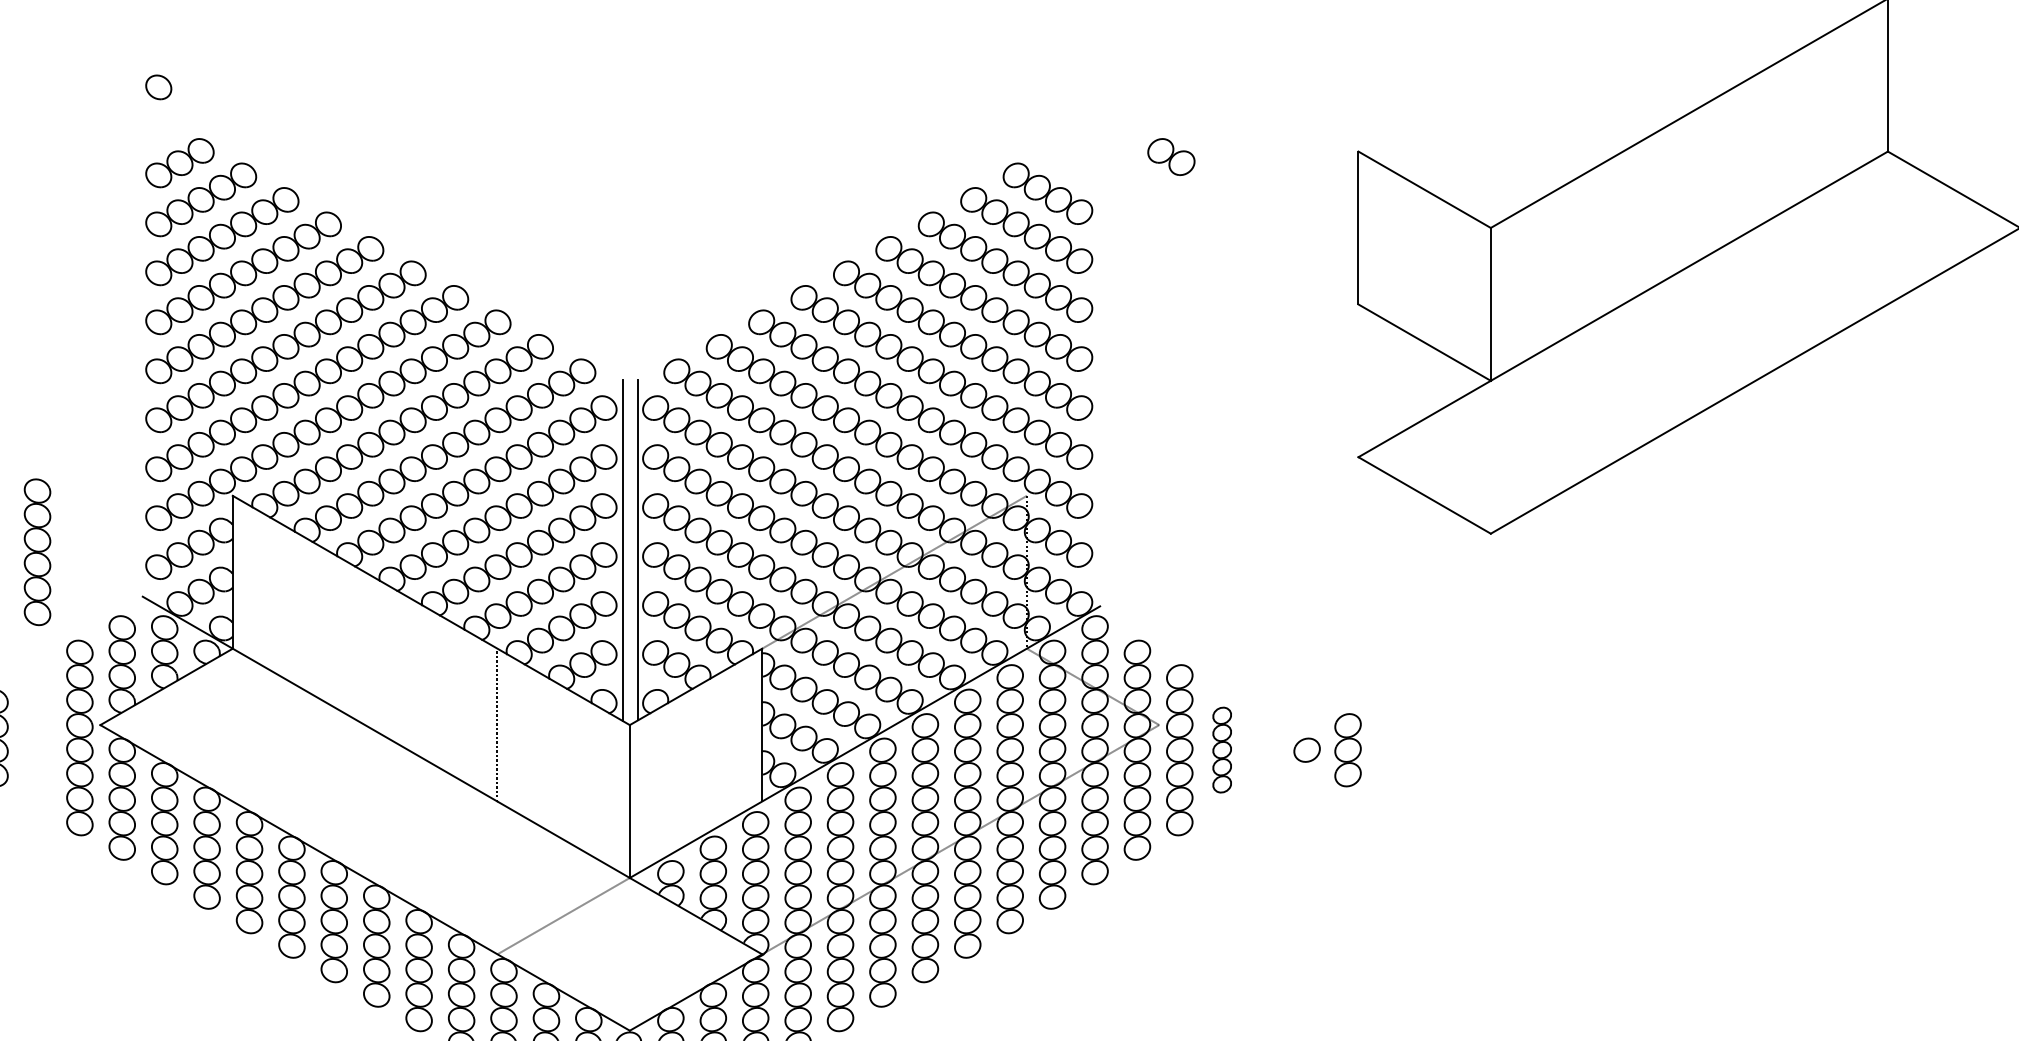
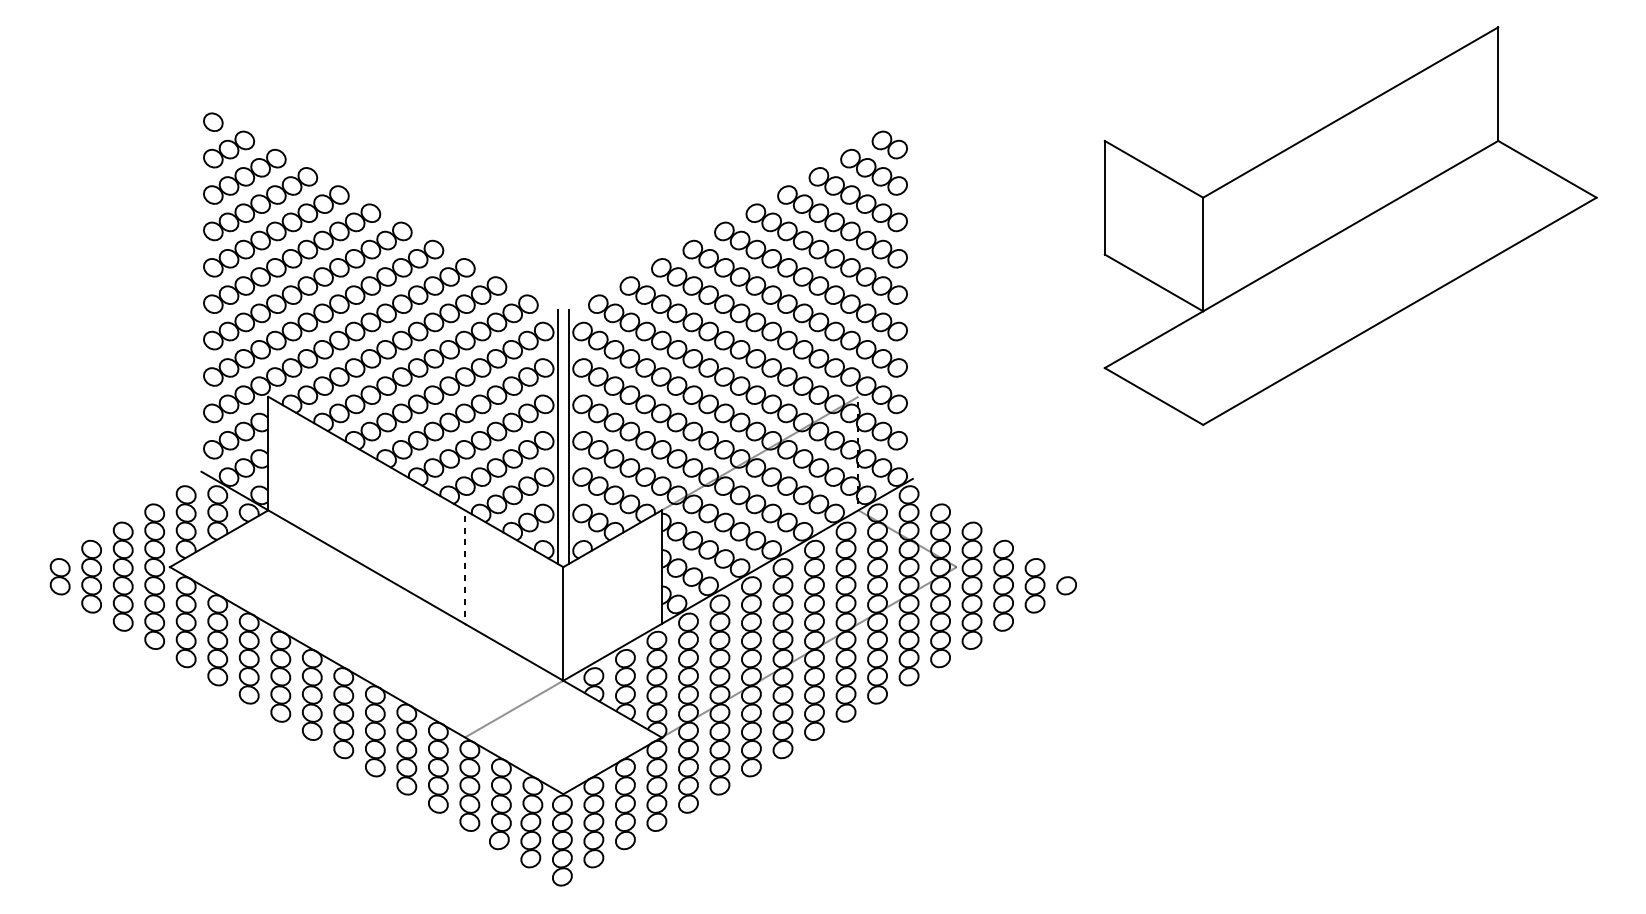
curve: (164, 79) -> (217, 116), moved
part: (1170, 156) -> (889, 144), moved
part: (36, 551) -> (122, 576), moved
part: (1222, 749) -> (1003, 585), size x1.43
part: (1347, 749) -> (1034, 585), moved

